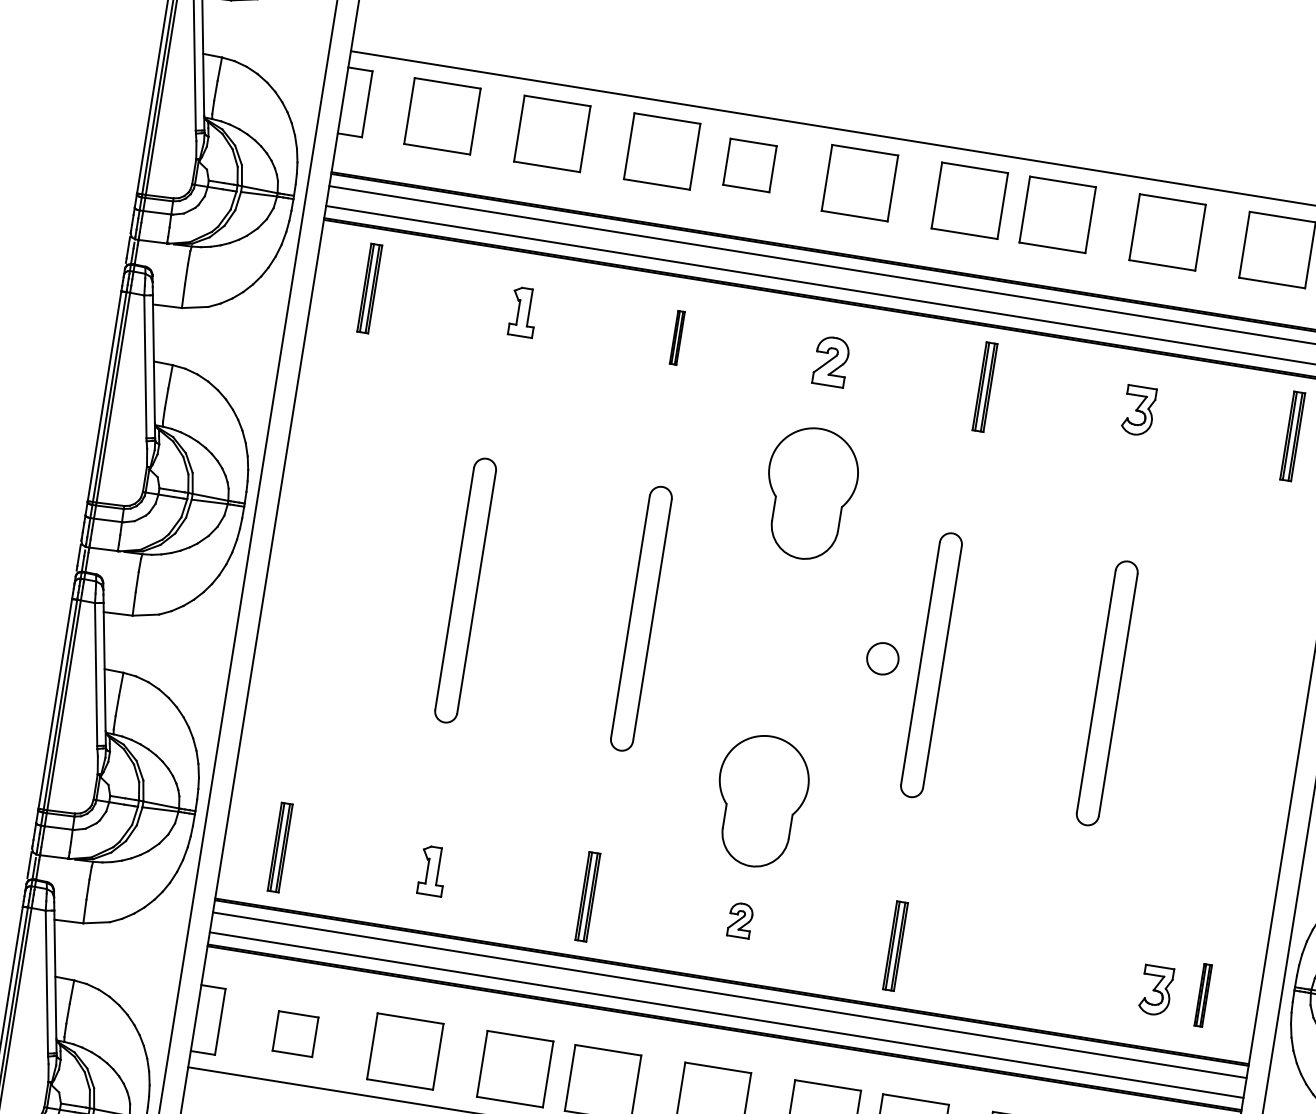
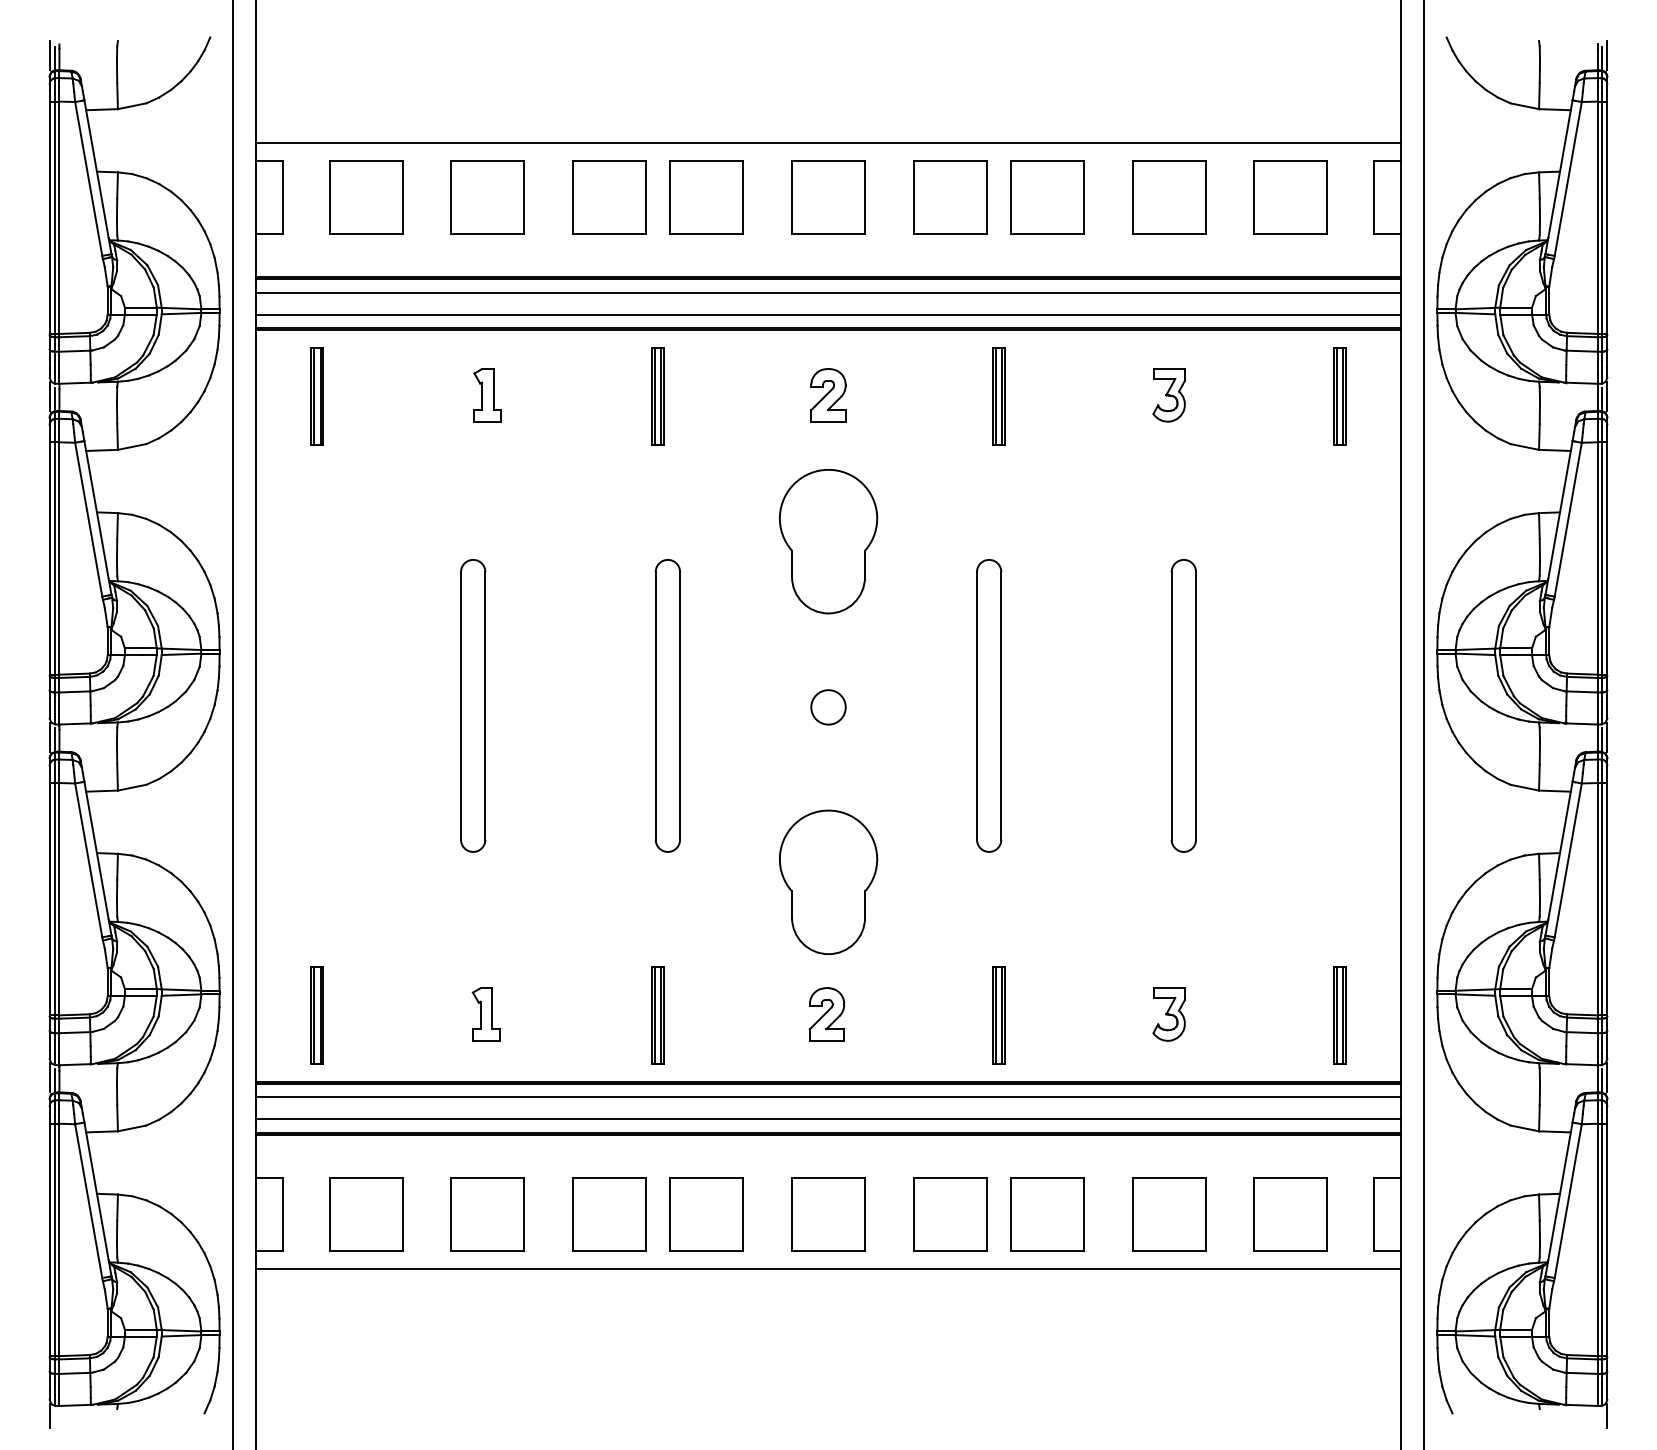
part: (749, 165) -> (706, 197), size x1.43
part: (676, 337) -> (657, 396), size x1.67
circle: (882, 658) -> (828, 707), moved
part: (739, 920) -> (826, 1014), size x1.43
part: (1155, 990) -> (1168, 1014), moved
part: (1203, 995) -> (1339, 1015), size x1.43
part: (295, 1034) -> (366, 1214), size x1.67

